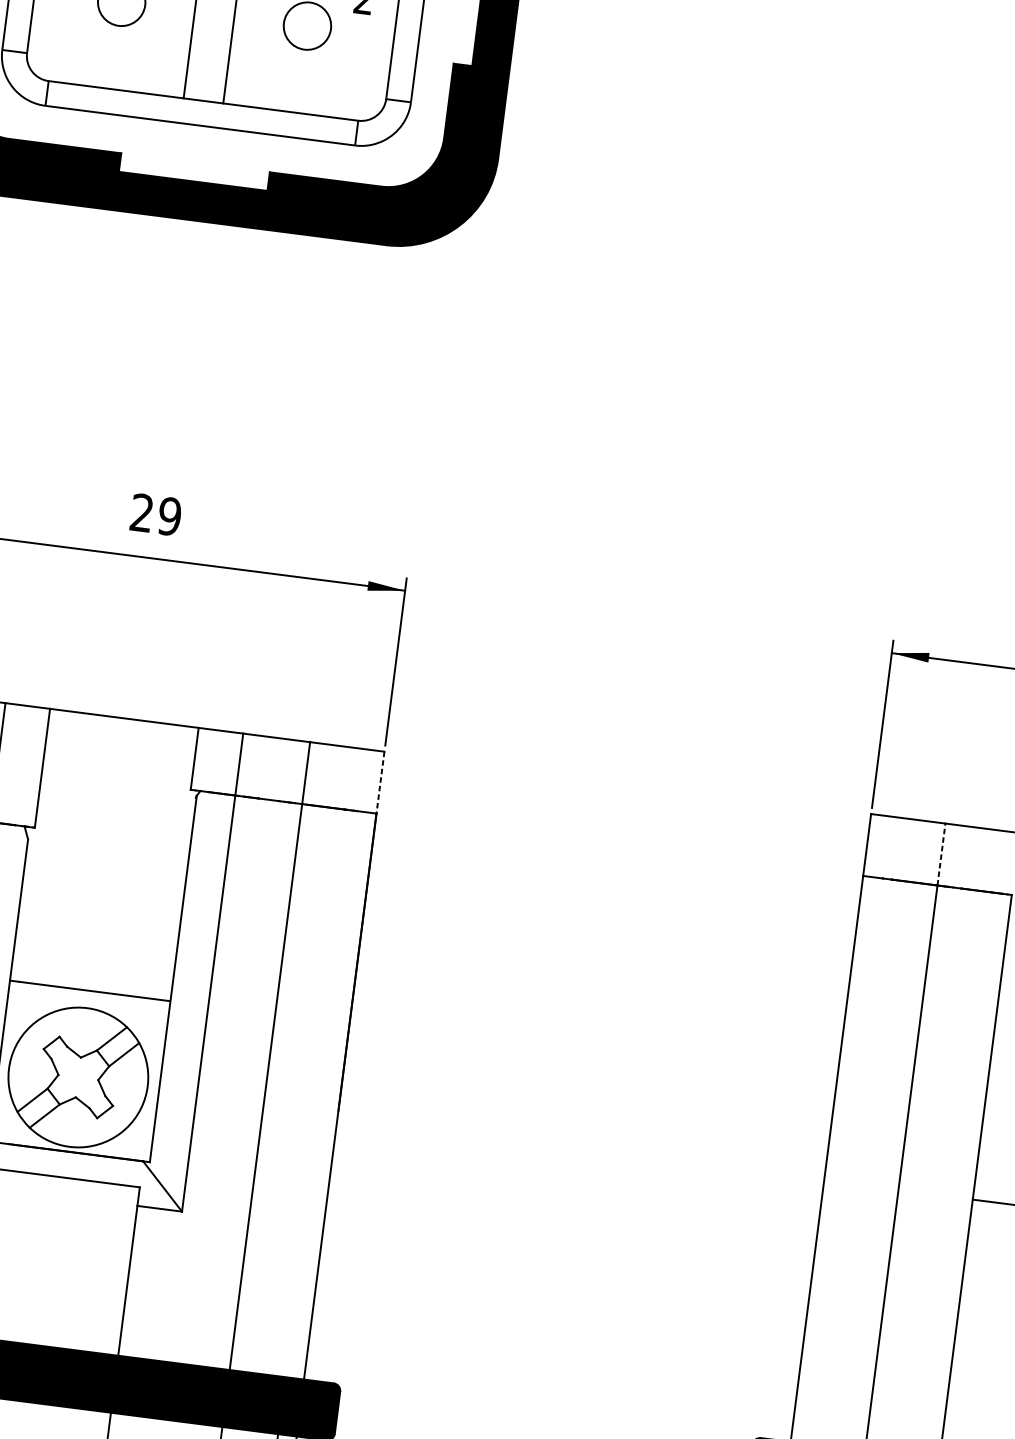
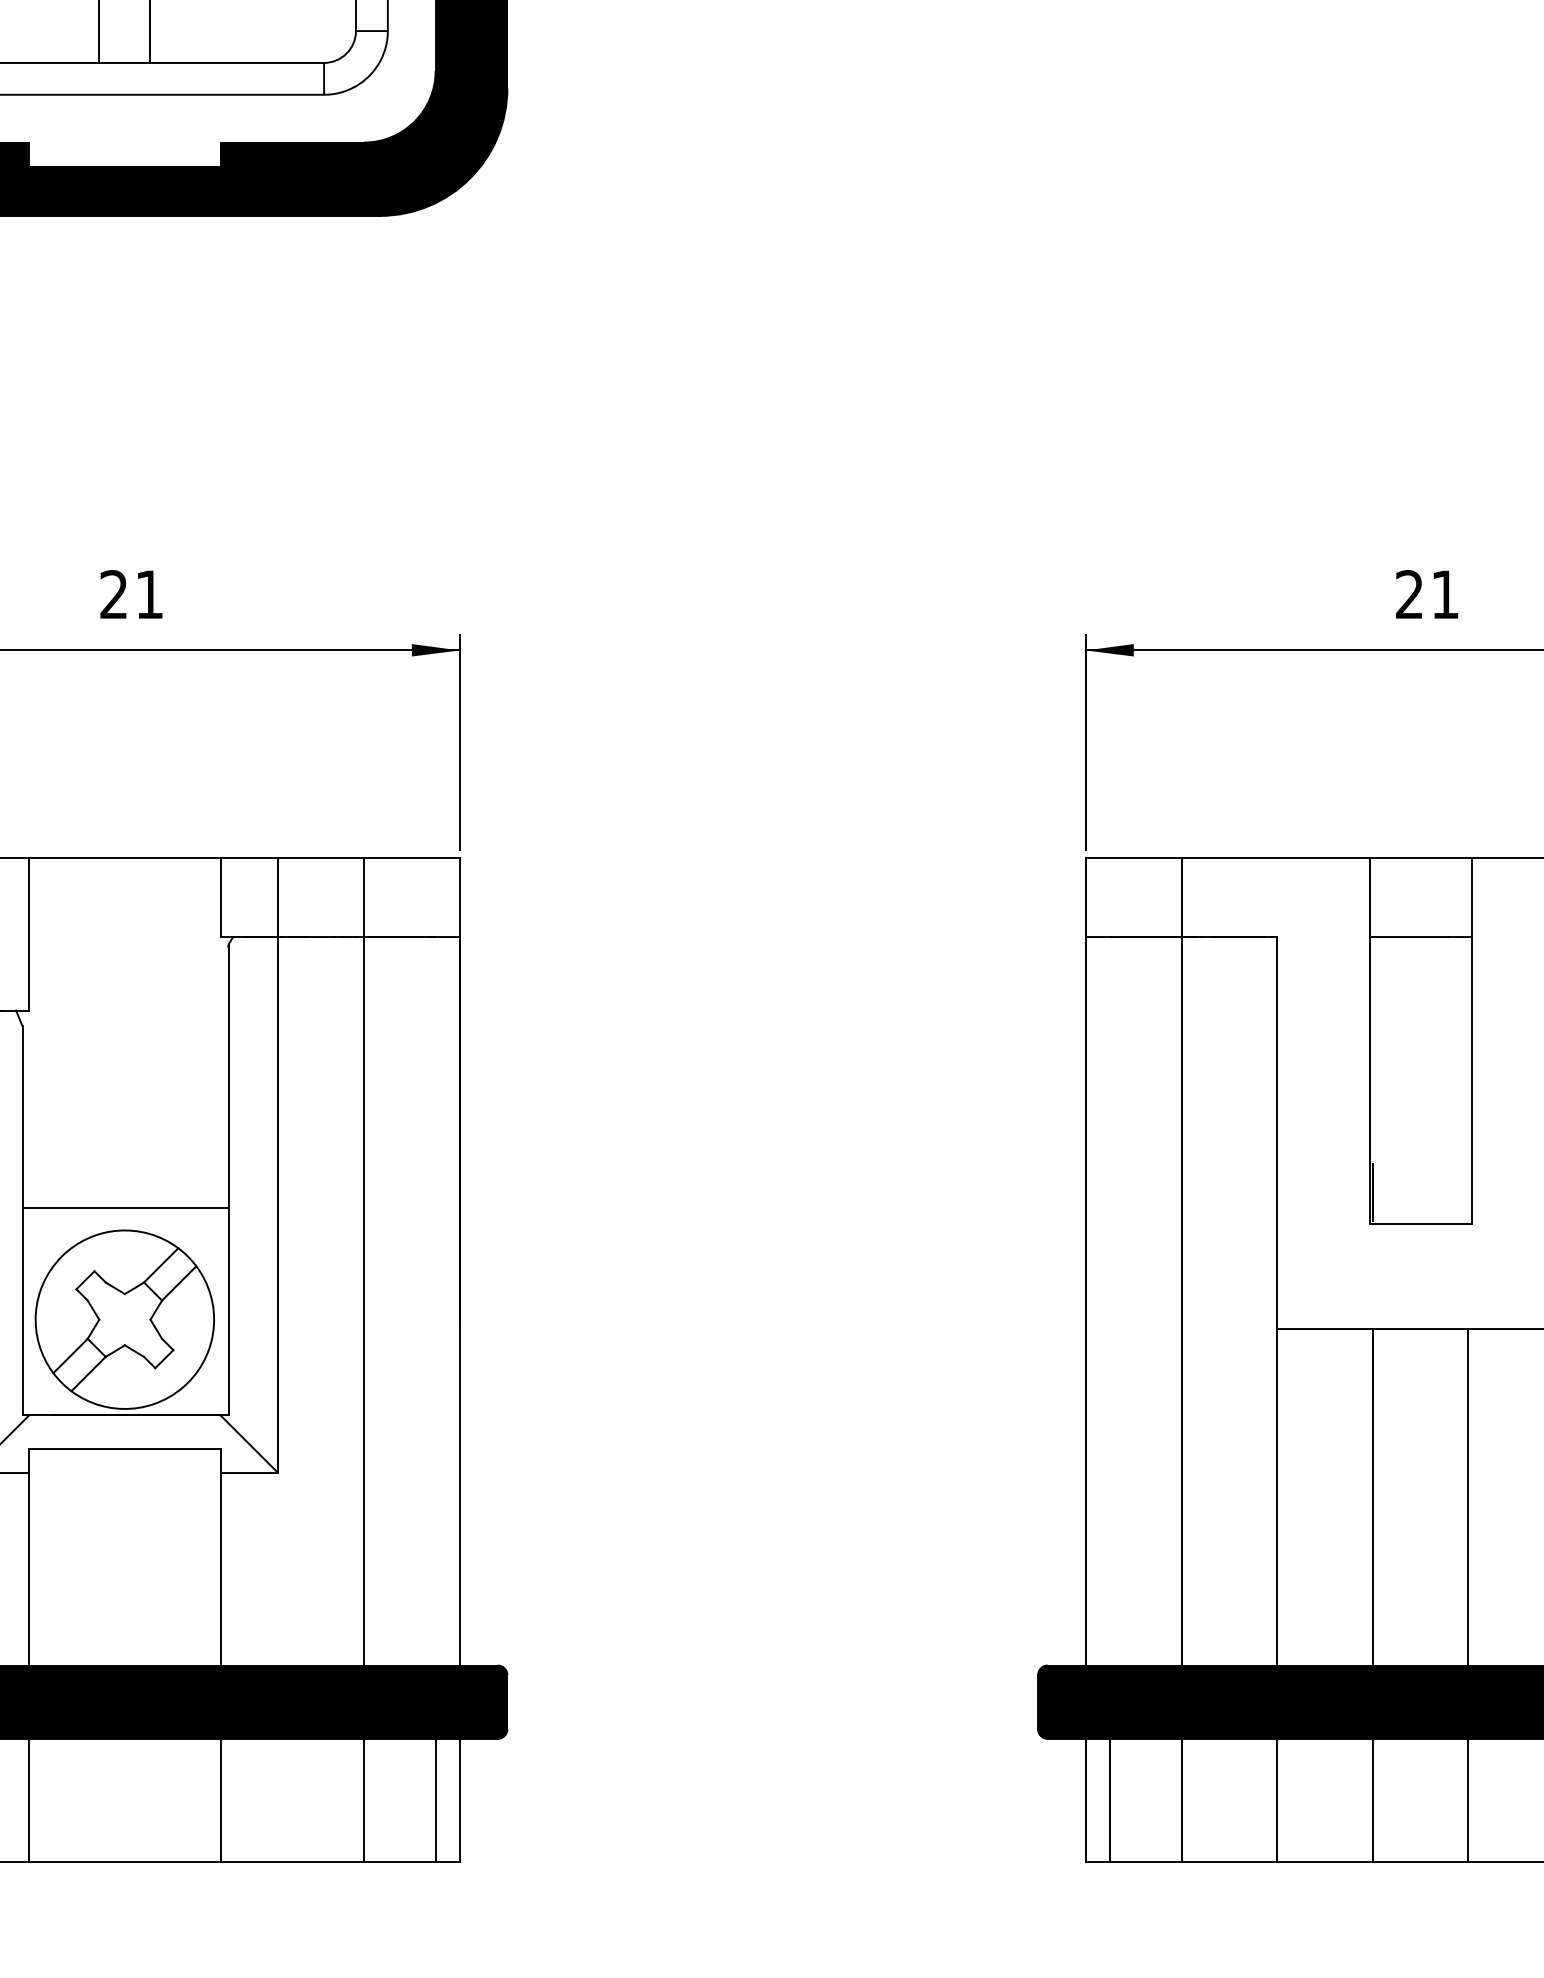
text: (169, 516) -> (149, 594), 29 -> 21
line: (380, 782) -> (459, 897), dashed -> solid
line: (941, 854) -> (1181, 897), dashed -> solid

